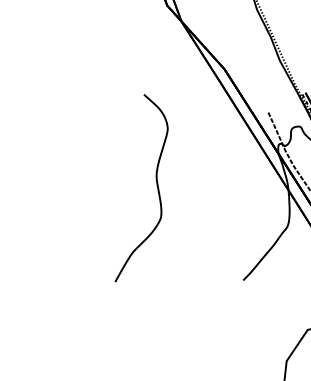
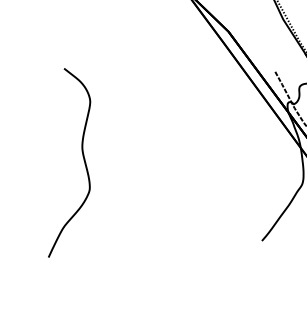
curve: (156, 185) -> (82, 158), moved

